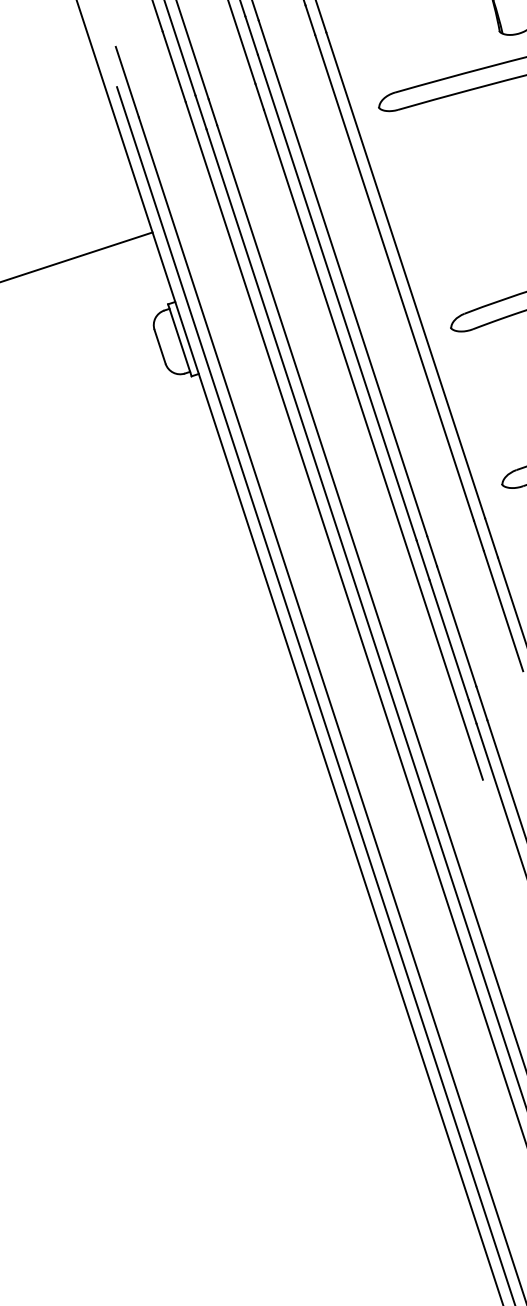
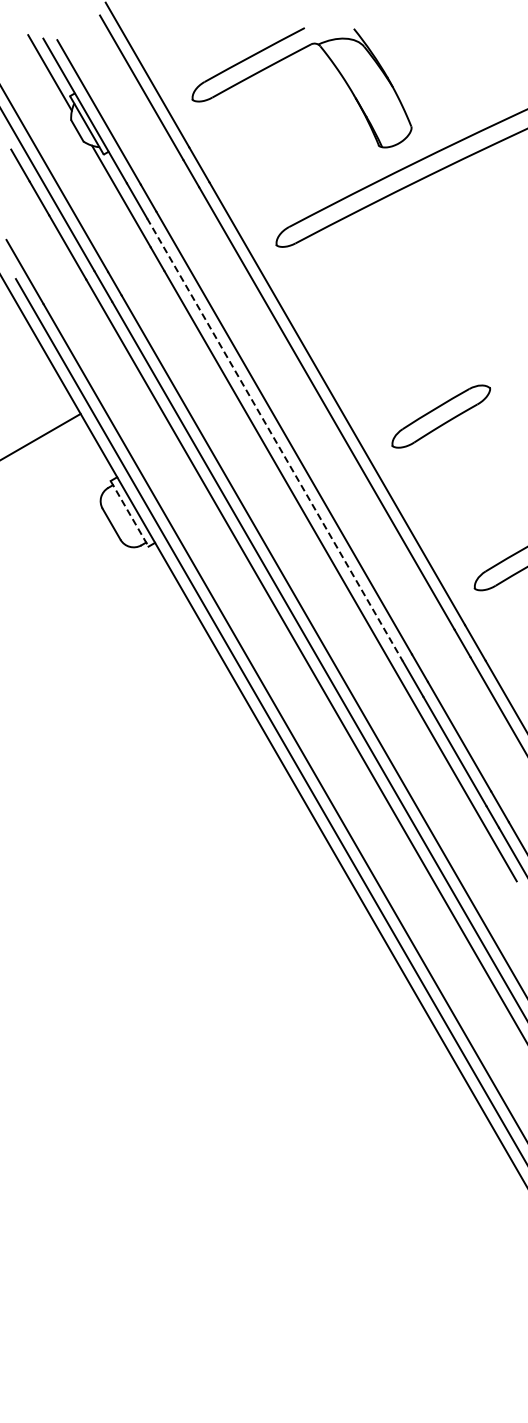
line: (336, 297) -> (274, 439), solid -> dashed
line: (179, 339) -> (129, 513), solid -> dashed

